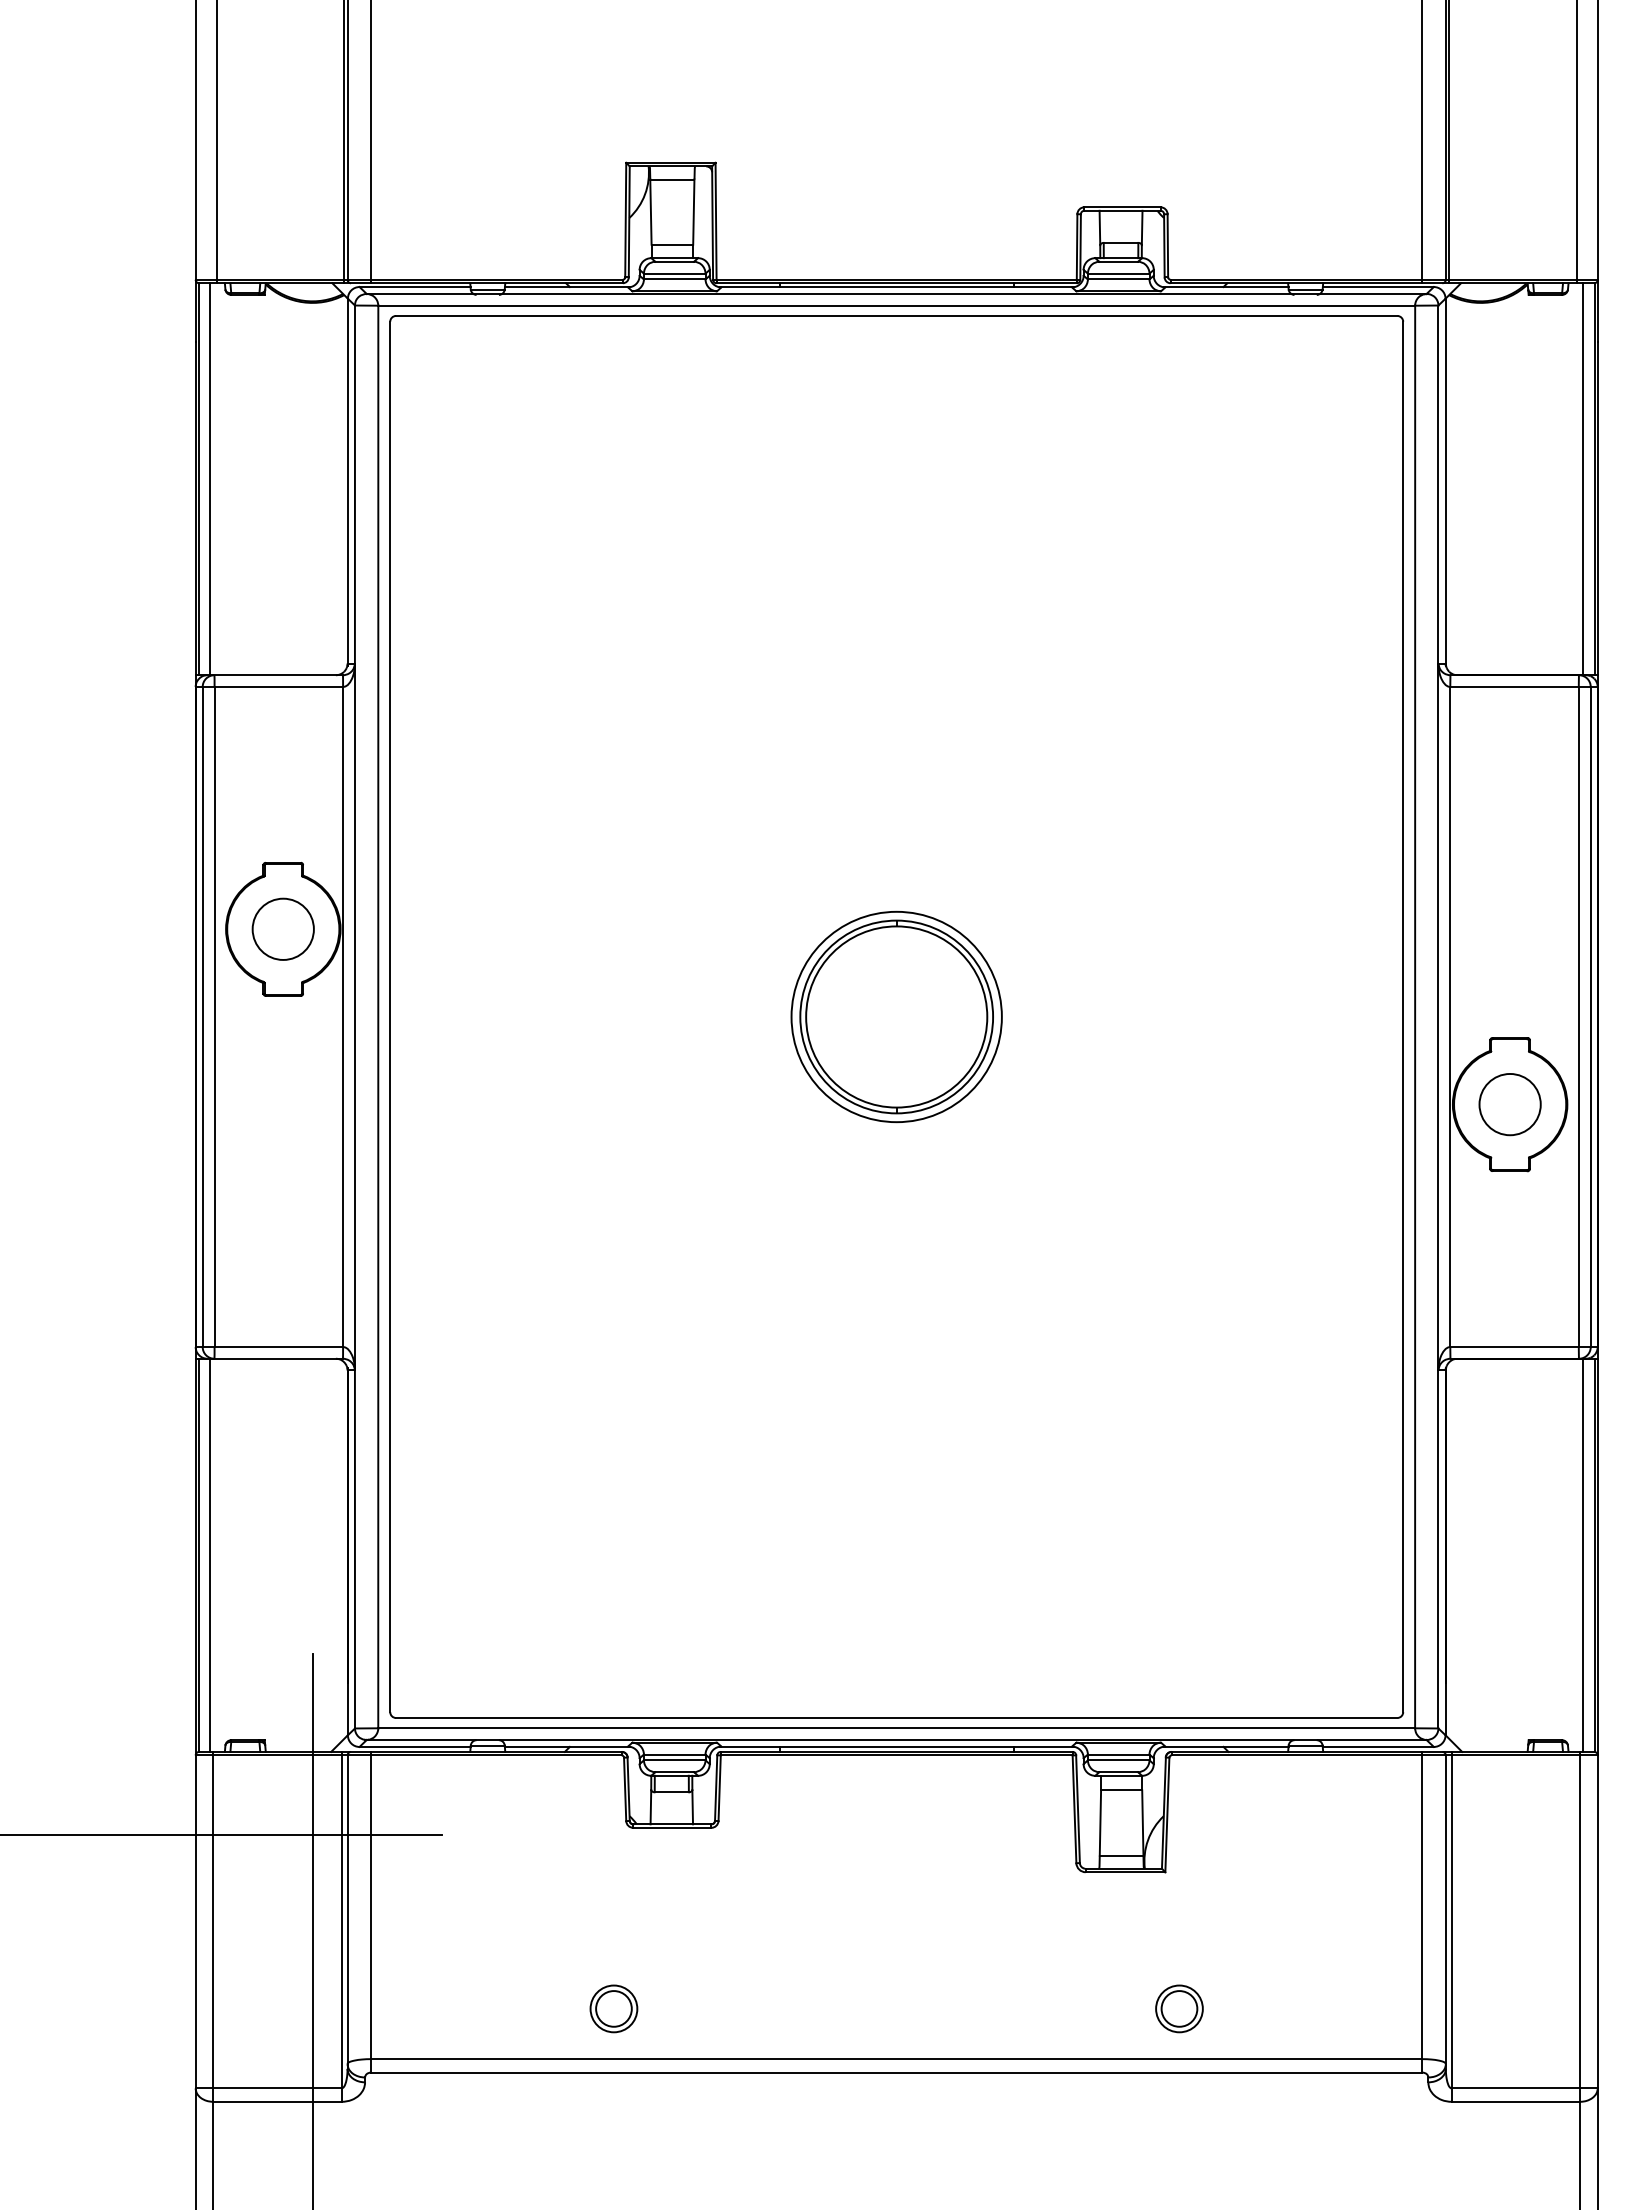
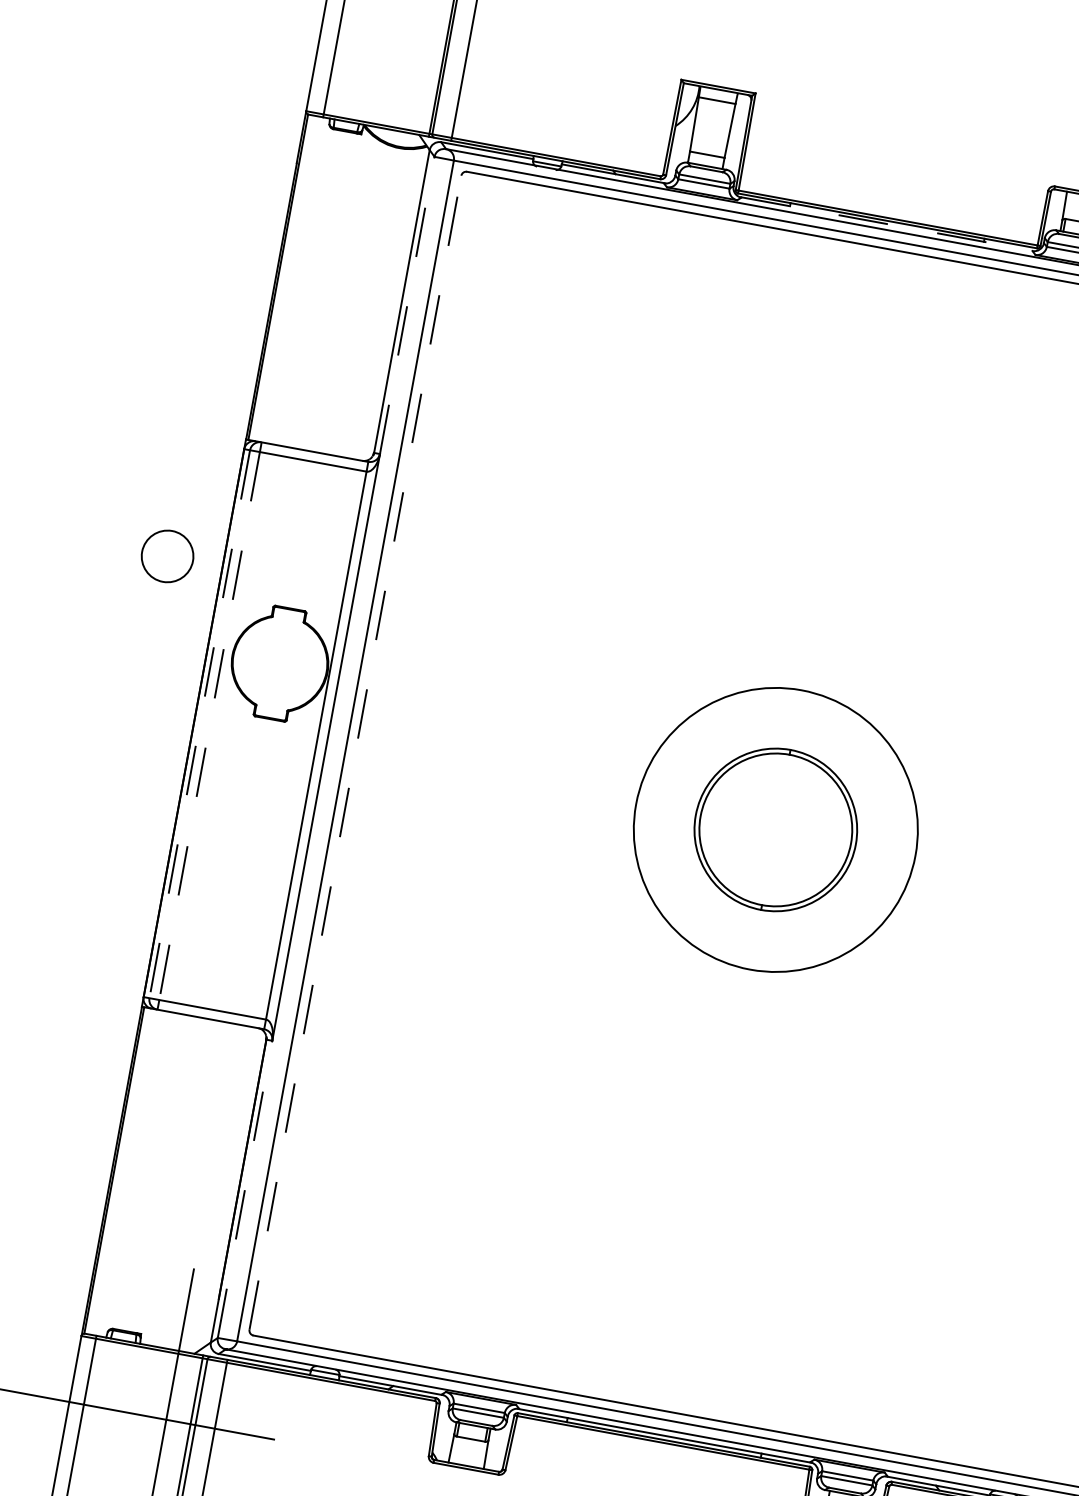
line: (897, 287) -> (887, 224), solid -> dashed
line: (210, 479) -> (288, 279), removed
line: (354, 484) -> (406, 305), solid -> dashed
circle: (282, 928) -> (167, 555), moved
line: (390, 1016) -> (355, 752), solid -> dashed
circle: (896, 1016) -> (775, 829), size x1.6
line: (202, 1017) -> (199, 724), solid -> dashed
line: (214, 1017) -> (209, 726), solid -> dashed
line: (354, 1548) -> (244, 1188), solid -> dashed
line: (210, 1554) -> (124, 1171), removed

